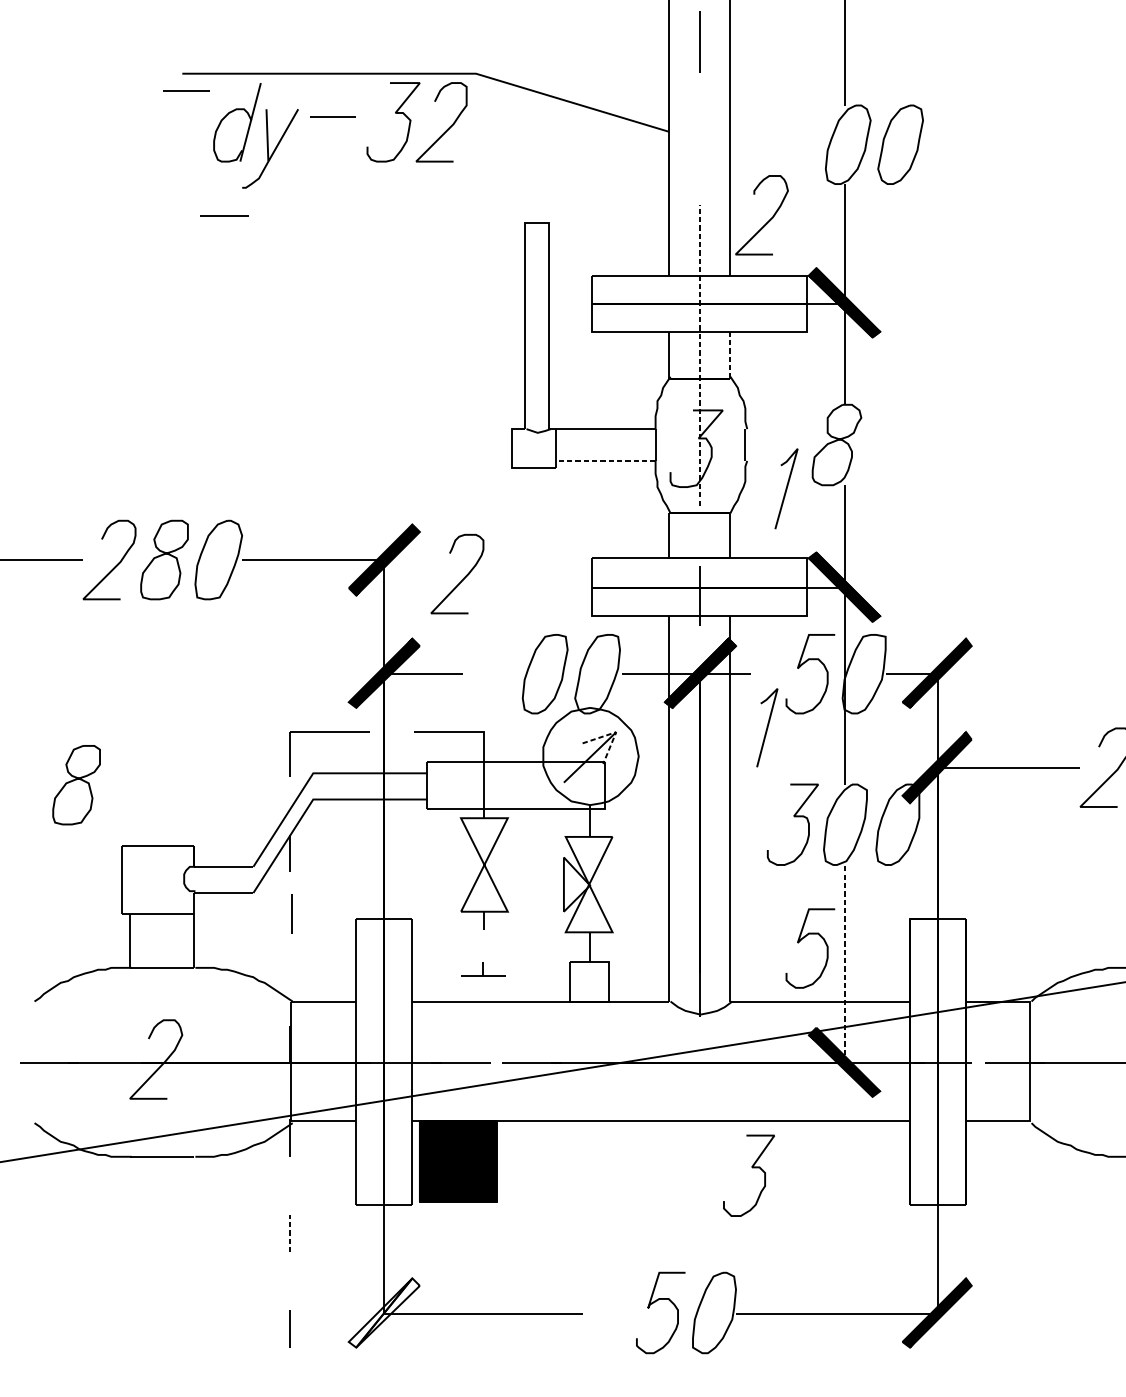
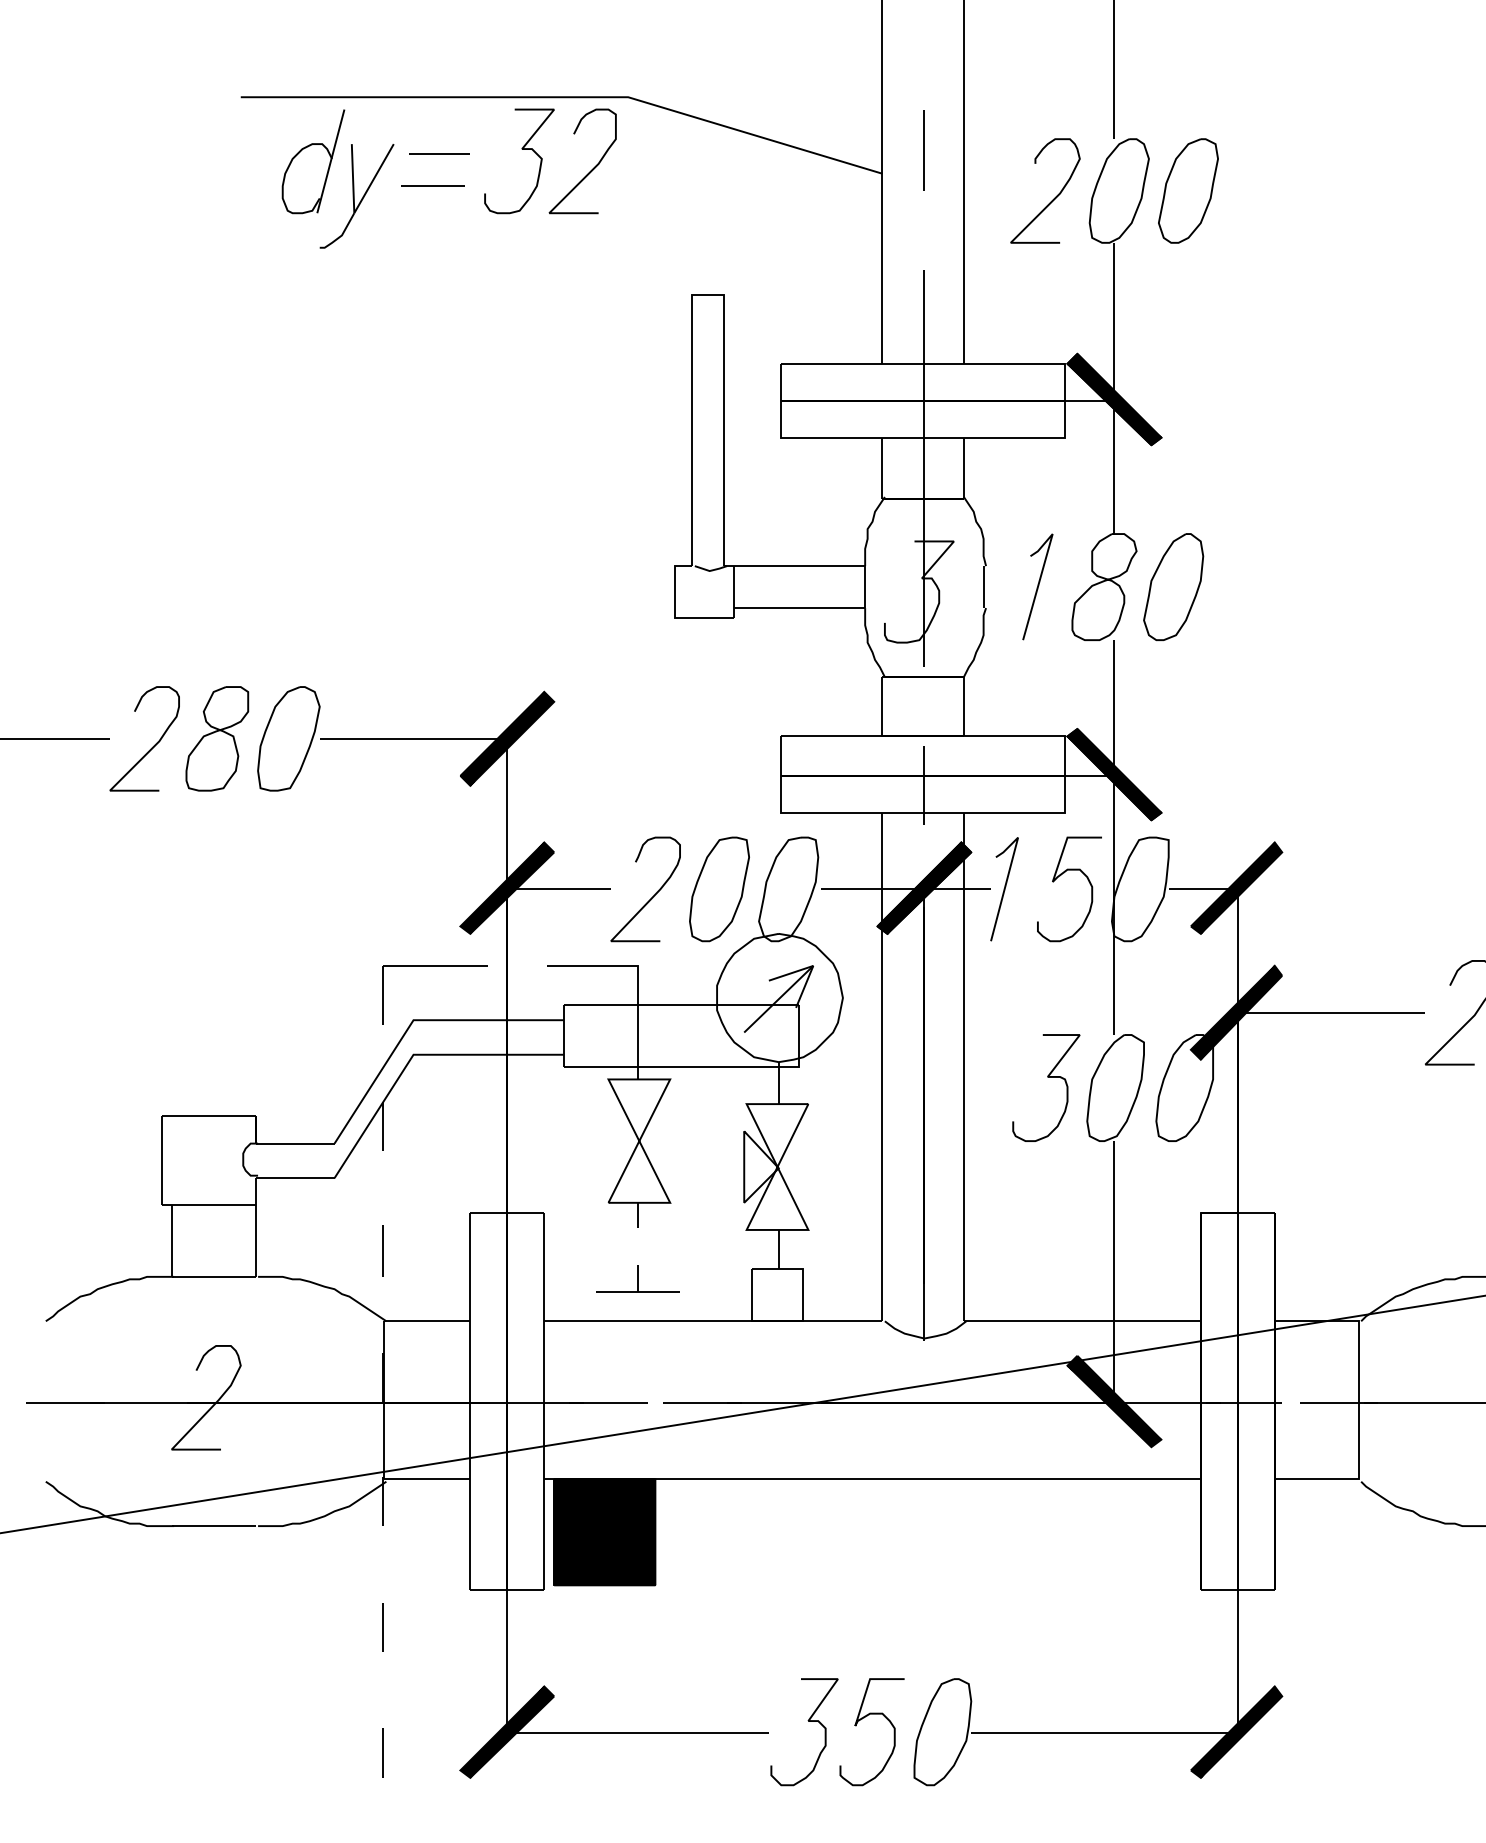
line: (699, 42) -> (923, 150), moved
line: (186, 90) -> (246, 119), removed
line: (223, 215) -> (432, 185), moved
curve: (768, 220) -> (1053, 198), moved
line: (700, 355) -> (924, 468), dashed -> solid
line: (730, 355) -> (963, 468), dashed -> solid
part: (889, 444) -> (1173, 586), added
line: (605, 461) -> (799, 608), dashed -> solid
line: (786, 488) -> (1037, 586), moved
curve: (462, 579) -> (652, 896), moved
line: (767, 728) -> (1004, 889), moved
line: (616, 731) -> (813, 965), dashed -> solid
part: (76, 784) -> (101, 1035), removed
line: (291, 913) -> (382, 1250), moved
curve: (803, 938) -> (1060, 1238), removed
line: (844, 963) -> (1114, 1271), dashed -> solid
part: (483, 969) -> (637, 1278), size x1.43
curve: (752, 1167) -> (808, 1721), moved
line: (290, 1233) -> (383, 1627), dashed -> solid
fill: (384, 1312) -> (507, 1731), added

